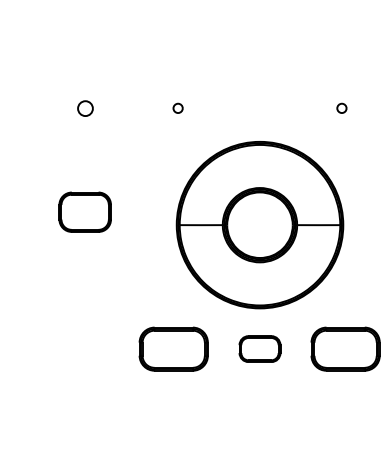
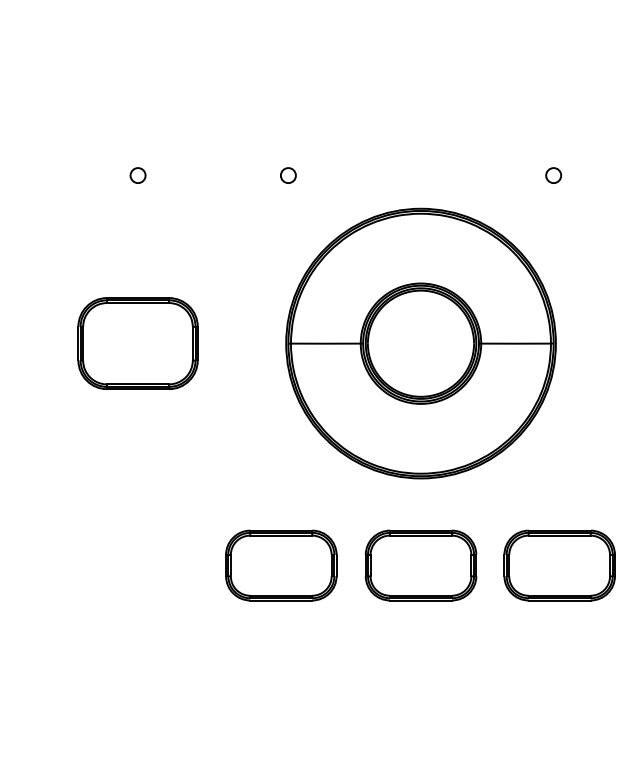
circle: (84, 107) -> (136, 174), size x0.62
part: (84, 212) -> (136, 344), size x1.43
part: (259, 225) -> (420, 344), moved
part: (259, 348) -> (420, 564), size x1.67

